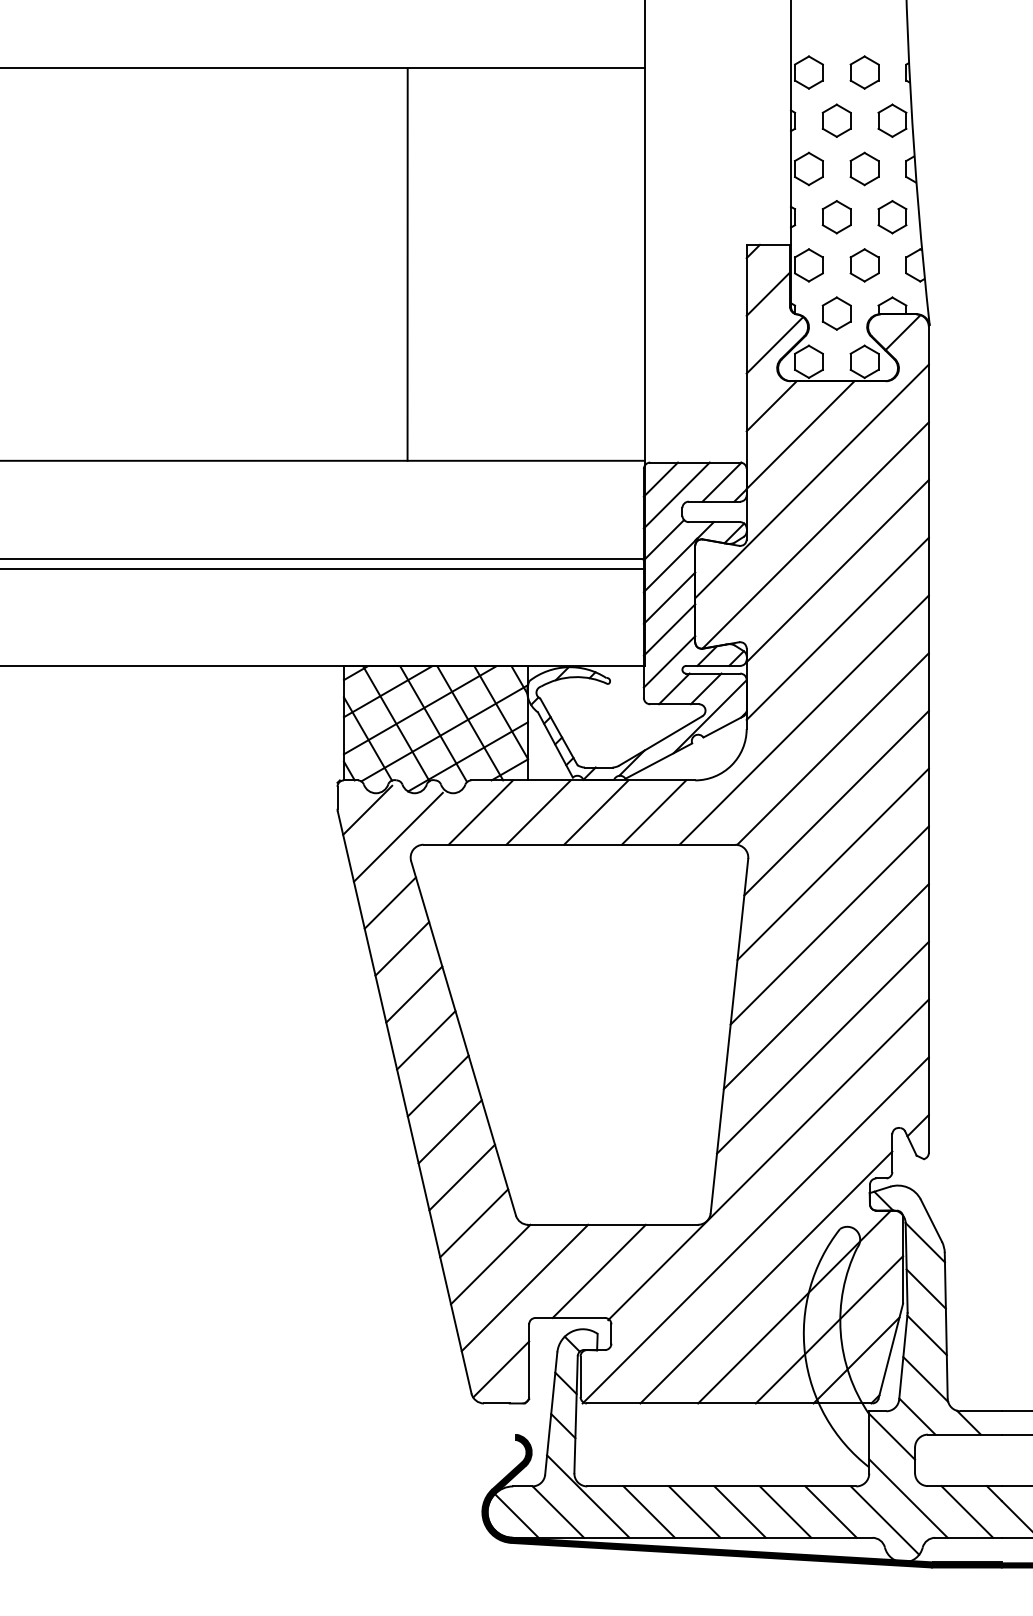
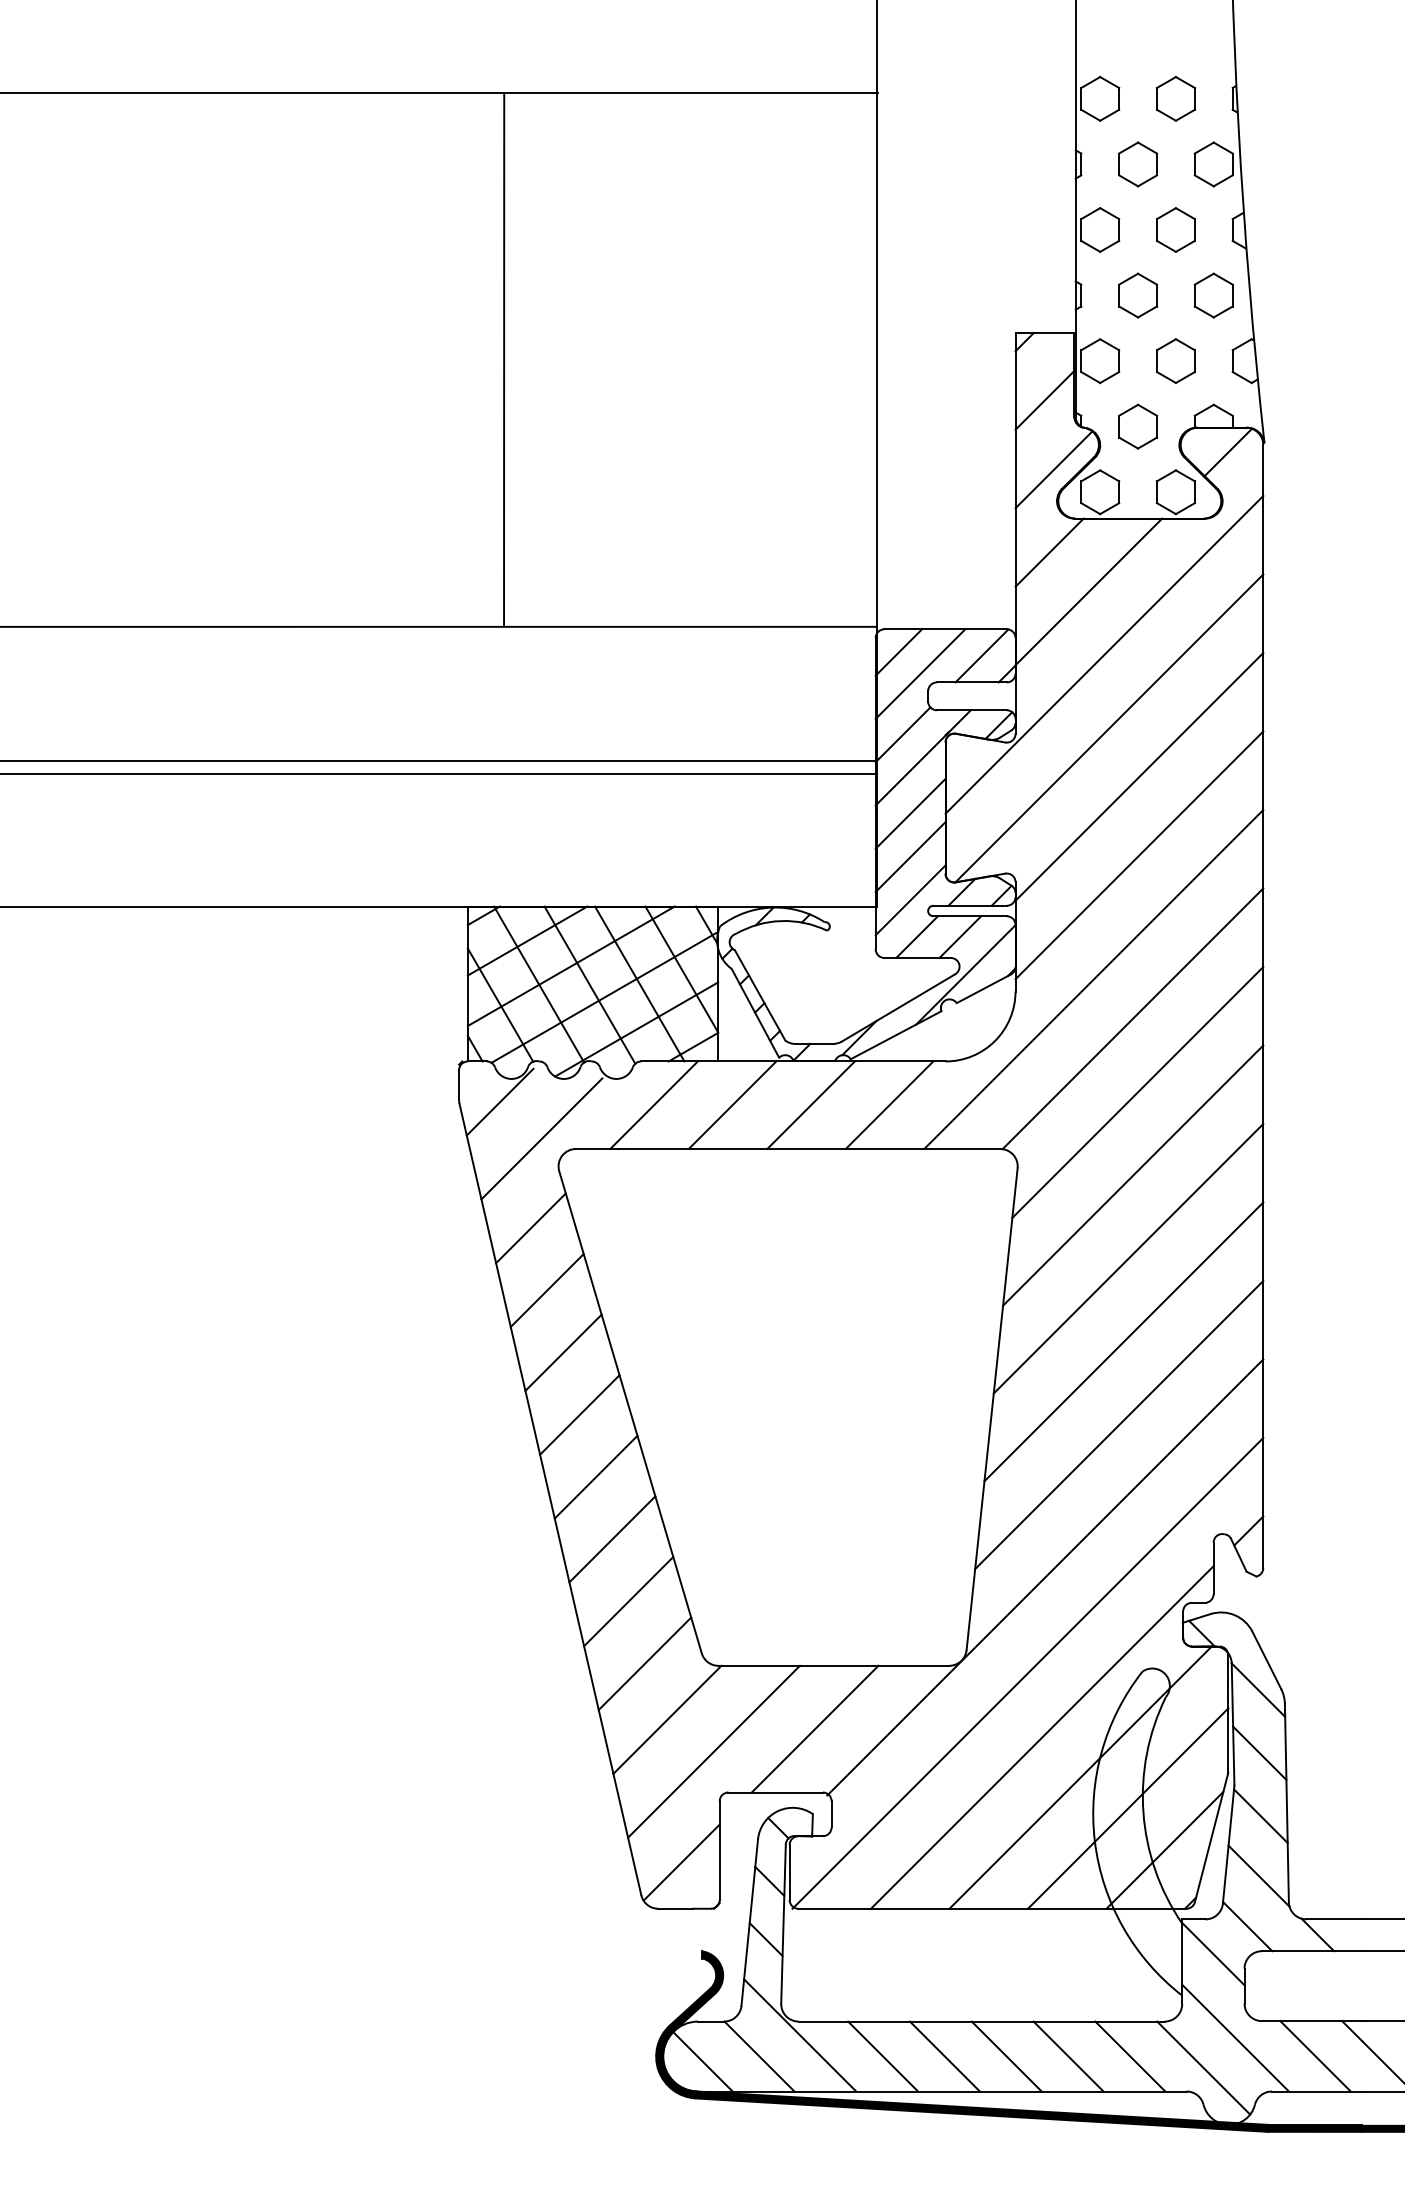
line: (407, 264) -> (503, 359), moved

